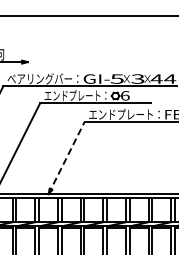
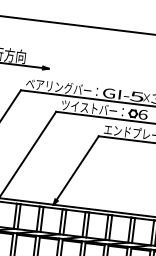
text: (75, 95) -> (92, 108), エンドプレート： -> ツイストバー：
line: (66, 157) -> (76, 169), dashed -> solid

